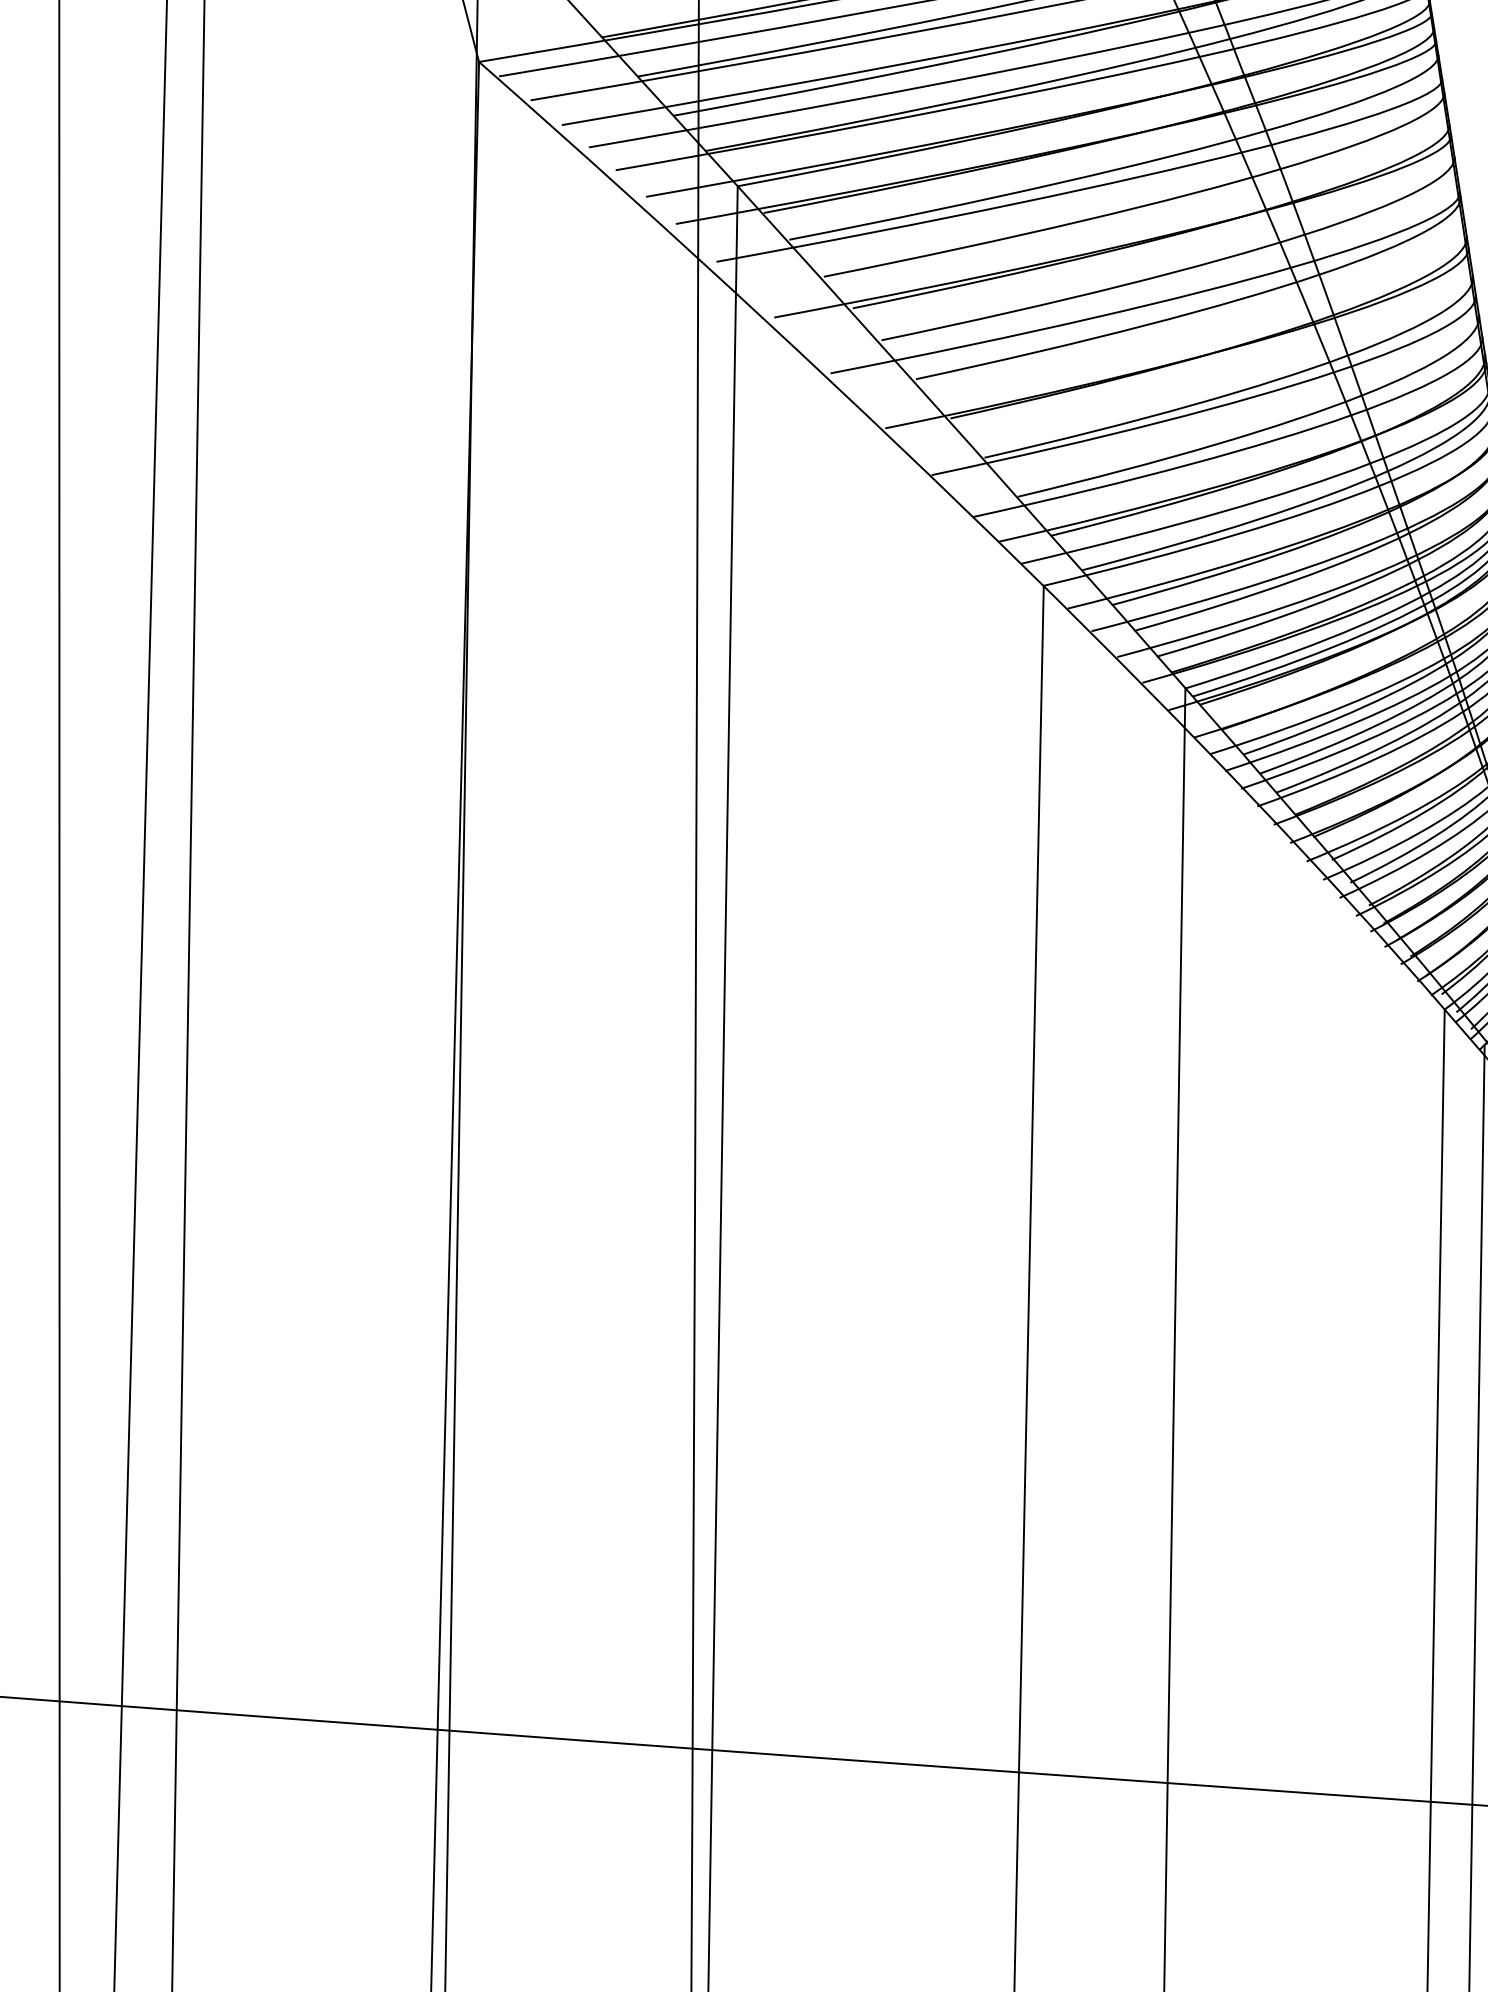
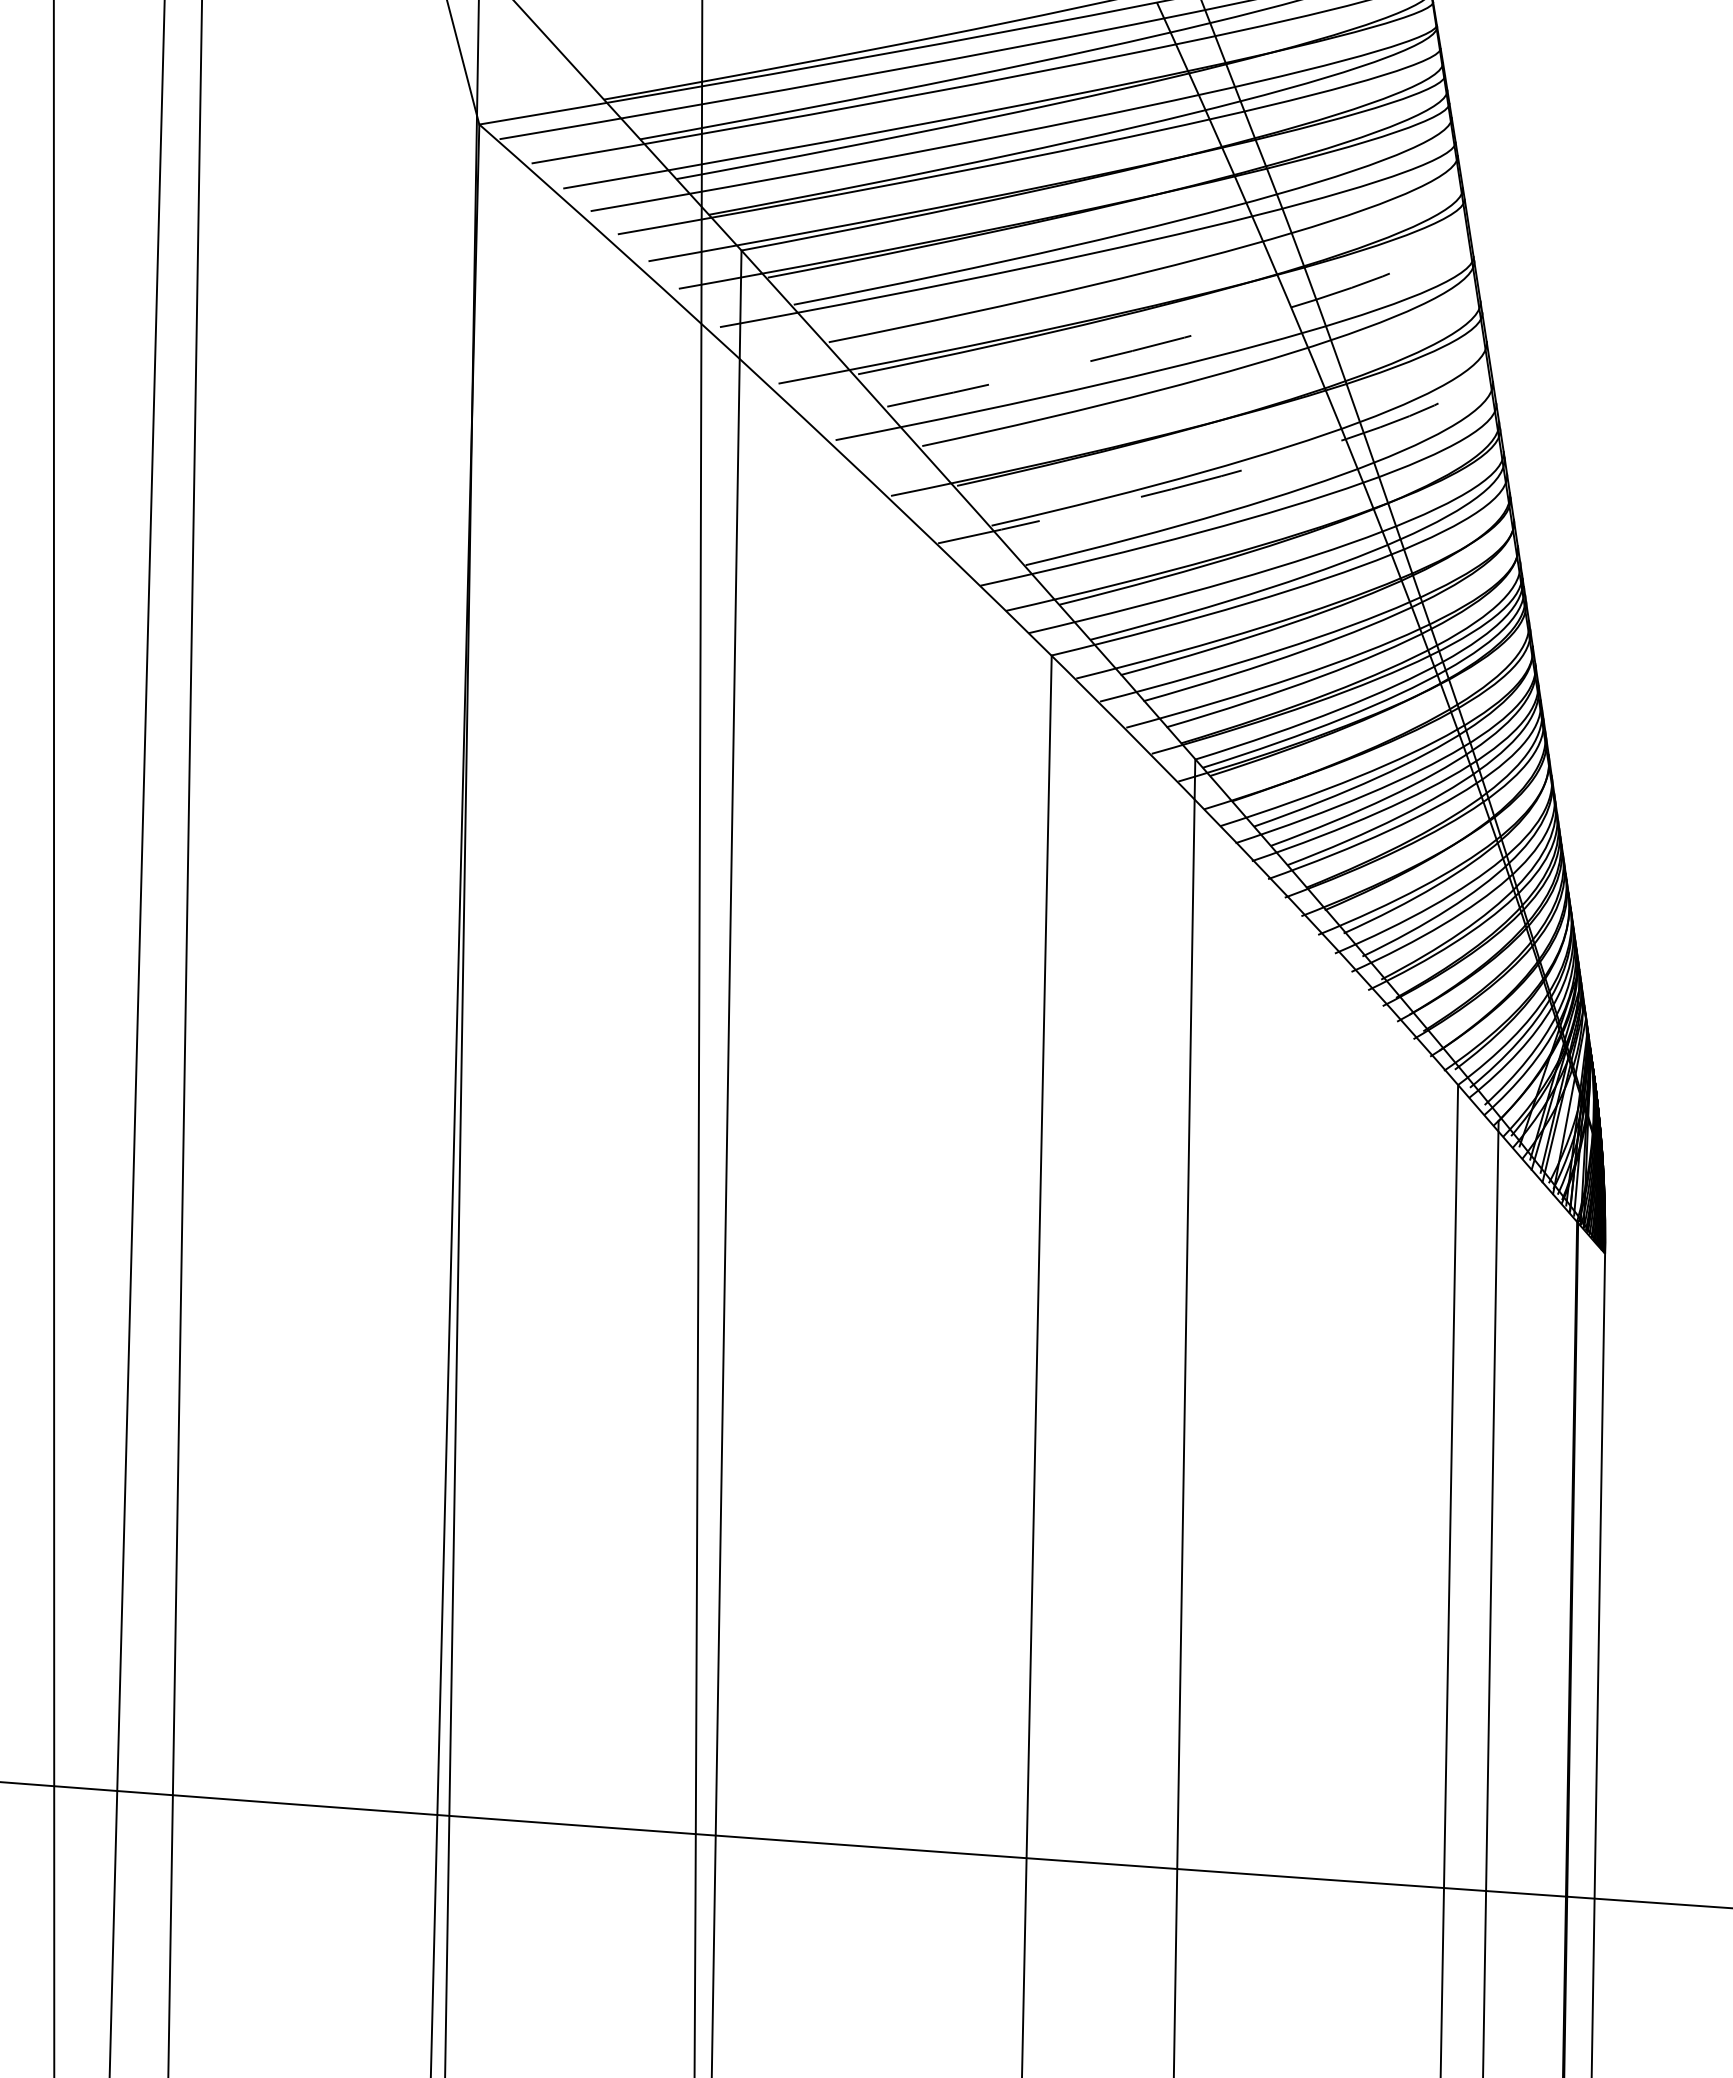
arc: (1197, 266) -> (1207, 331), solid -> dashed
arc: (1232, 403) -> (1242, 470), solid -> dashed

